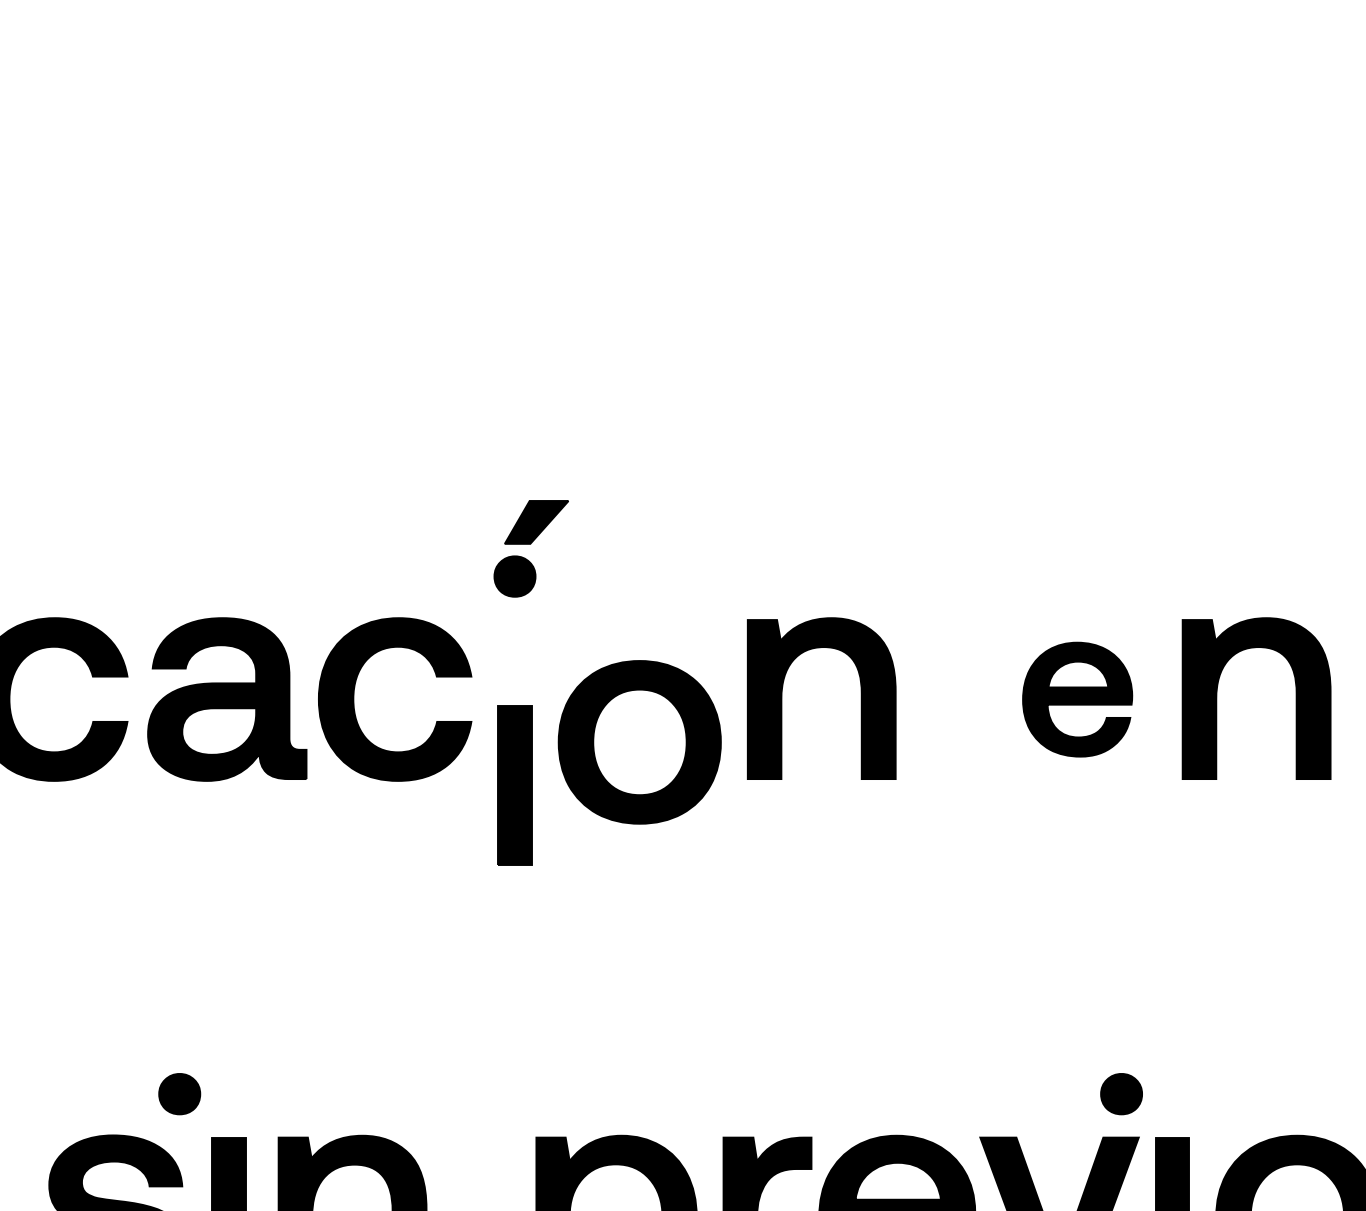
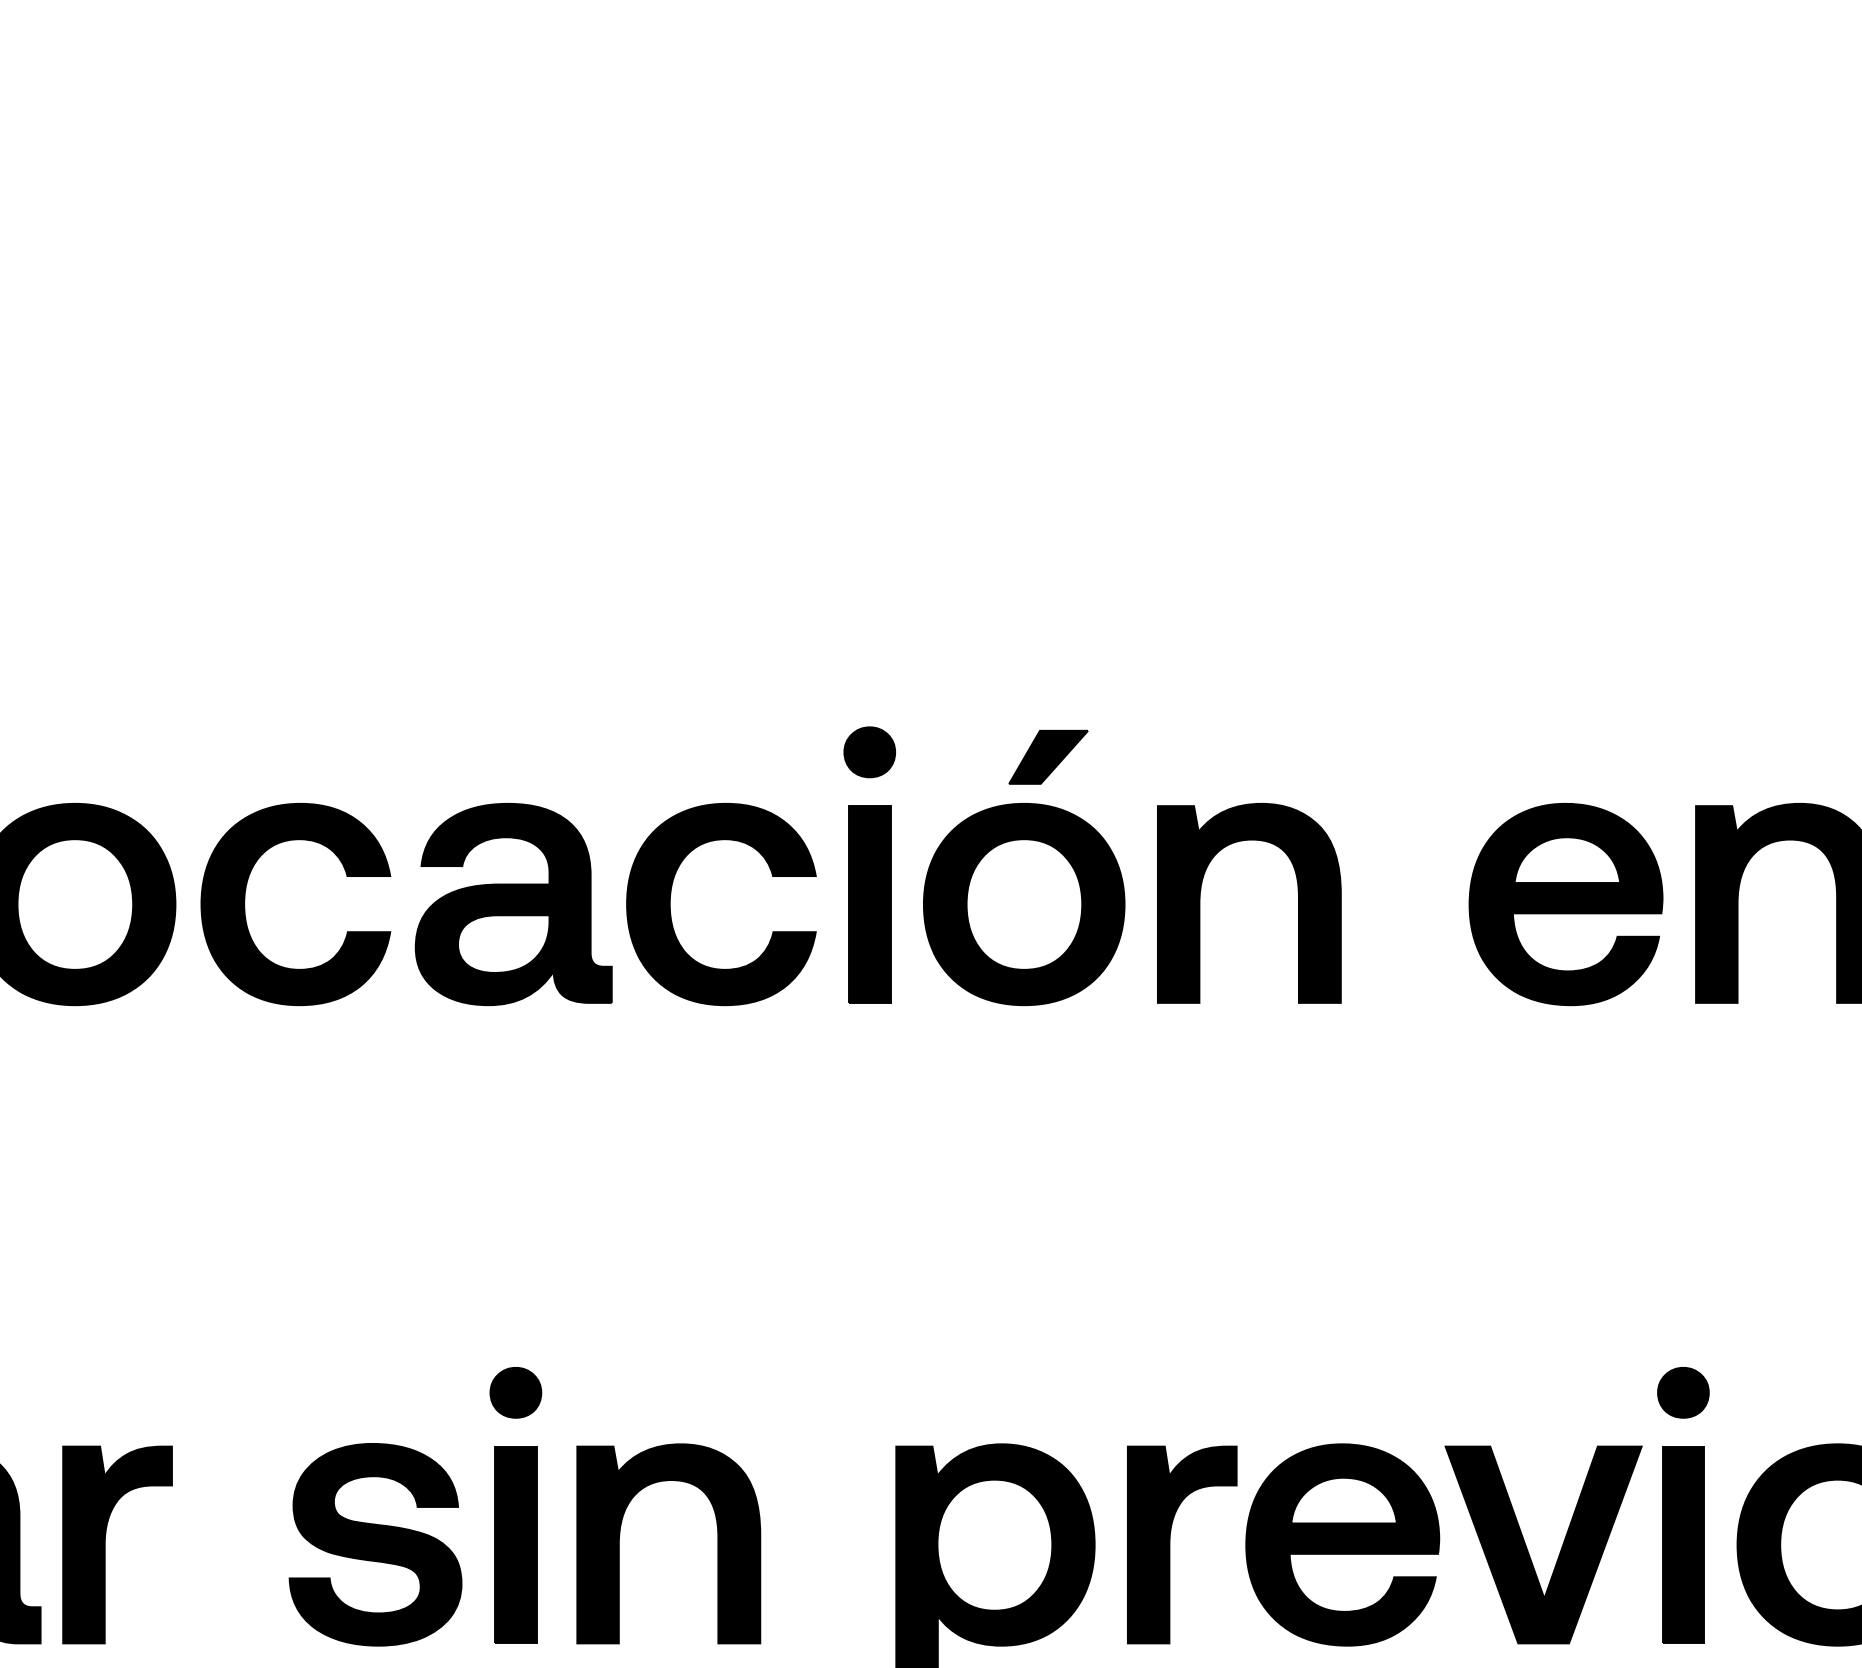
part: (536, 521) -> (1048, 756), moved
part: (1077, 699) -> (1565, 904), size x1.43
part: (640, 742) -> (1024, 904), moved
part: (514, 785) -> (869, 904), moved
part: (179, 1093) -> (515, 1392), moved
part: (1121, 1093) -> (1683, 1392), moved

